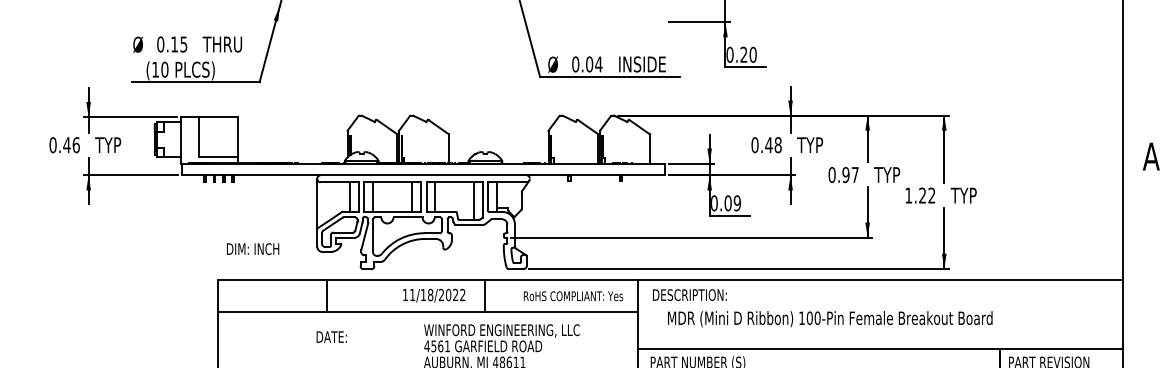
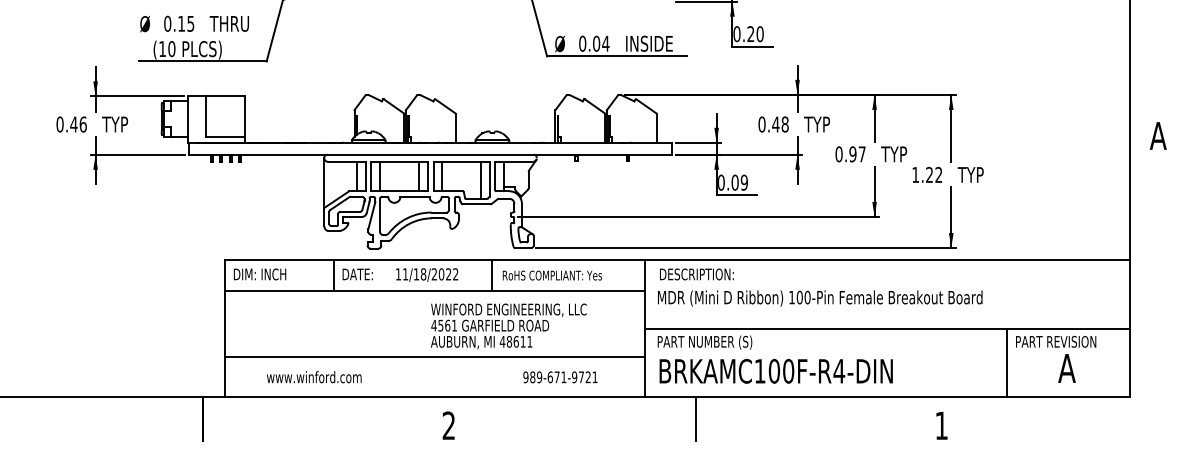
text: (252, 249) -> (259, 274), moved
text: (434, 295) -> (427, 274), moved
text: (573, 296) -> (552, 275), moved
text: (830, 319) -> (820, 298), moved
text: (331, 337) -> (357, 274), moved

